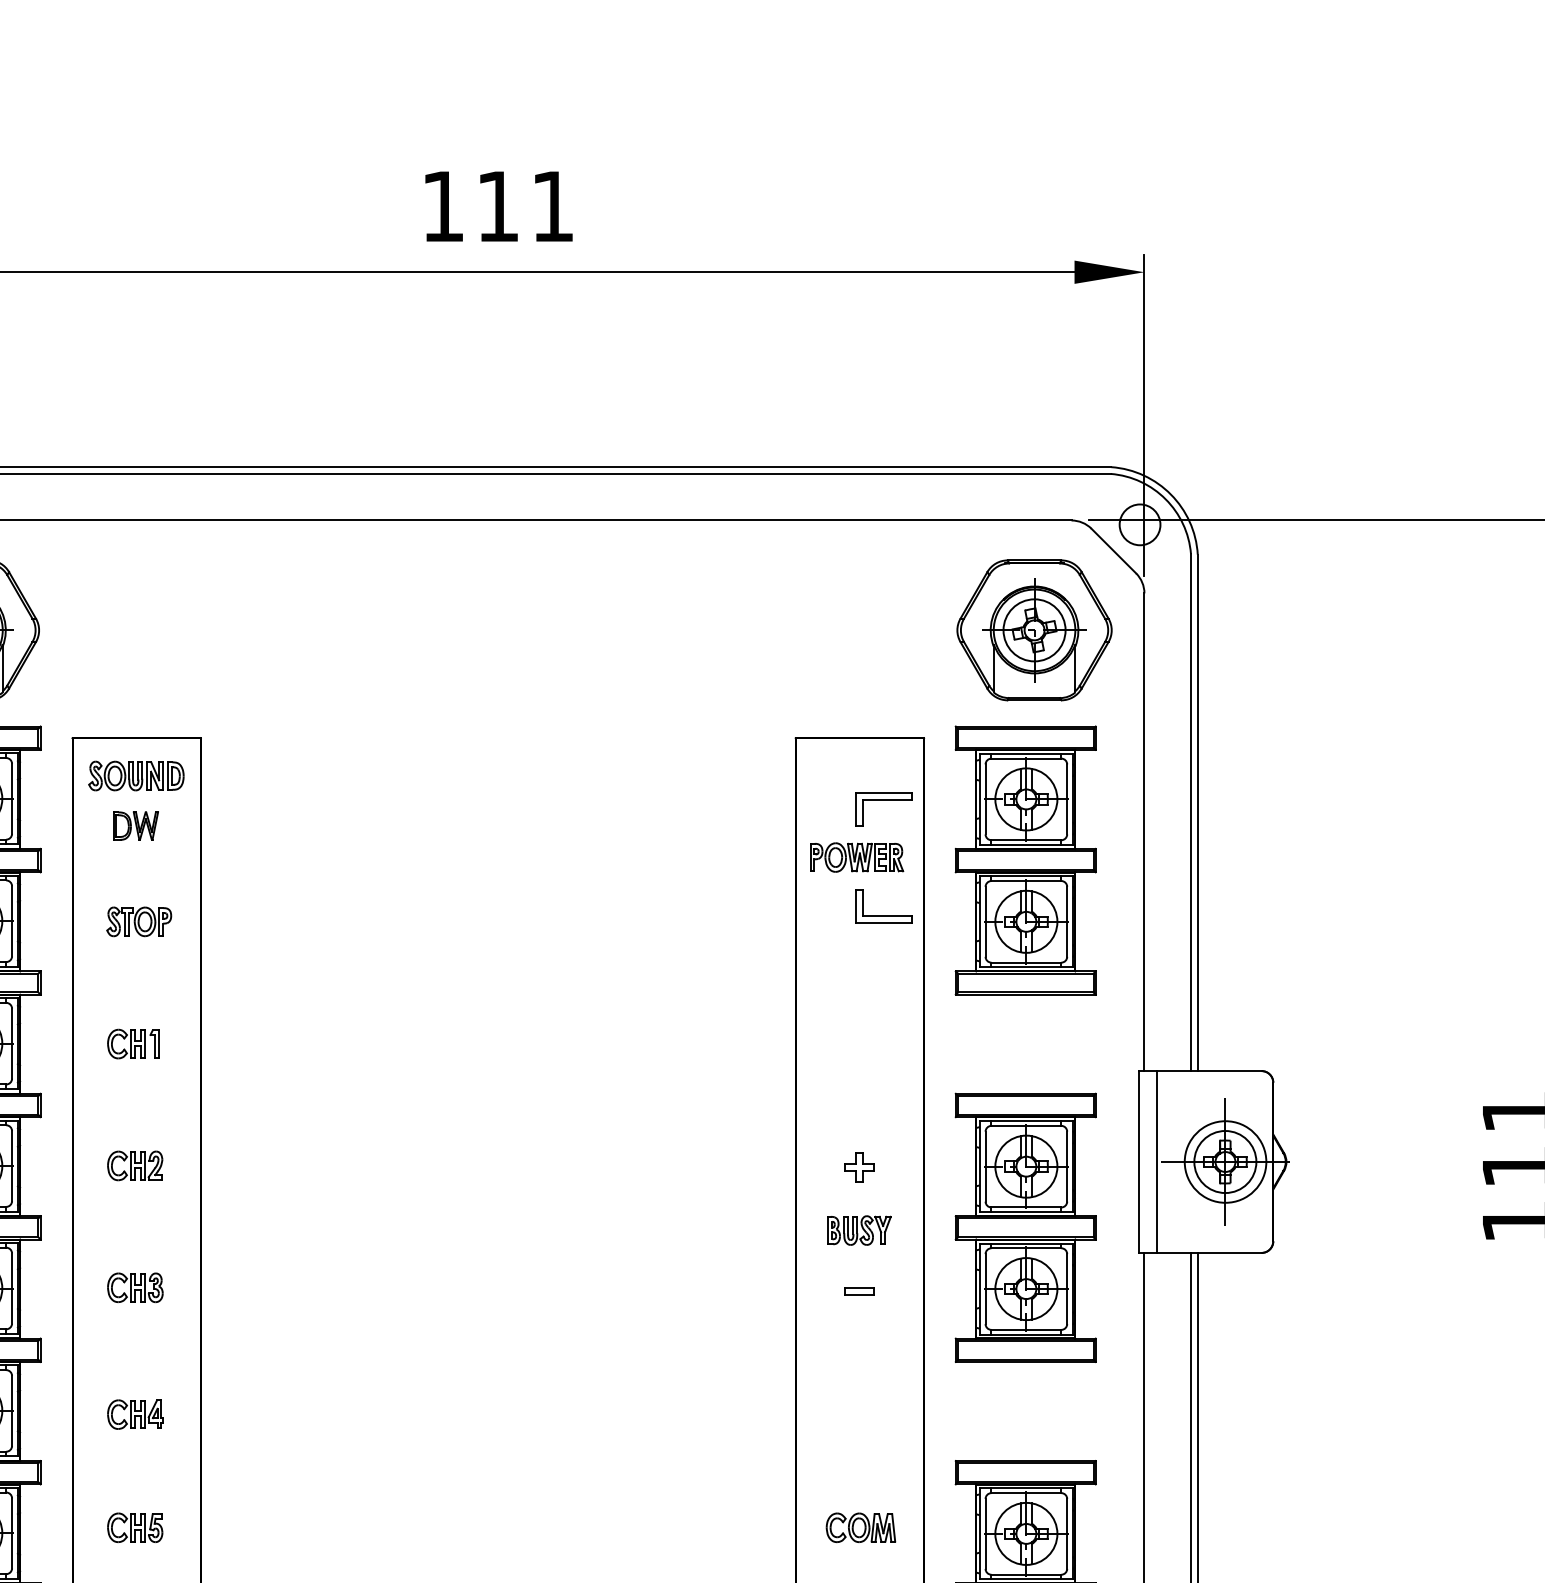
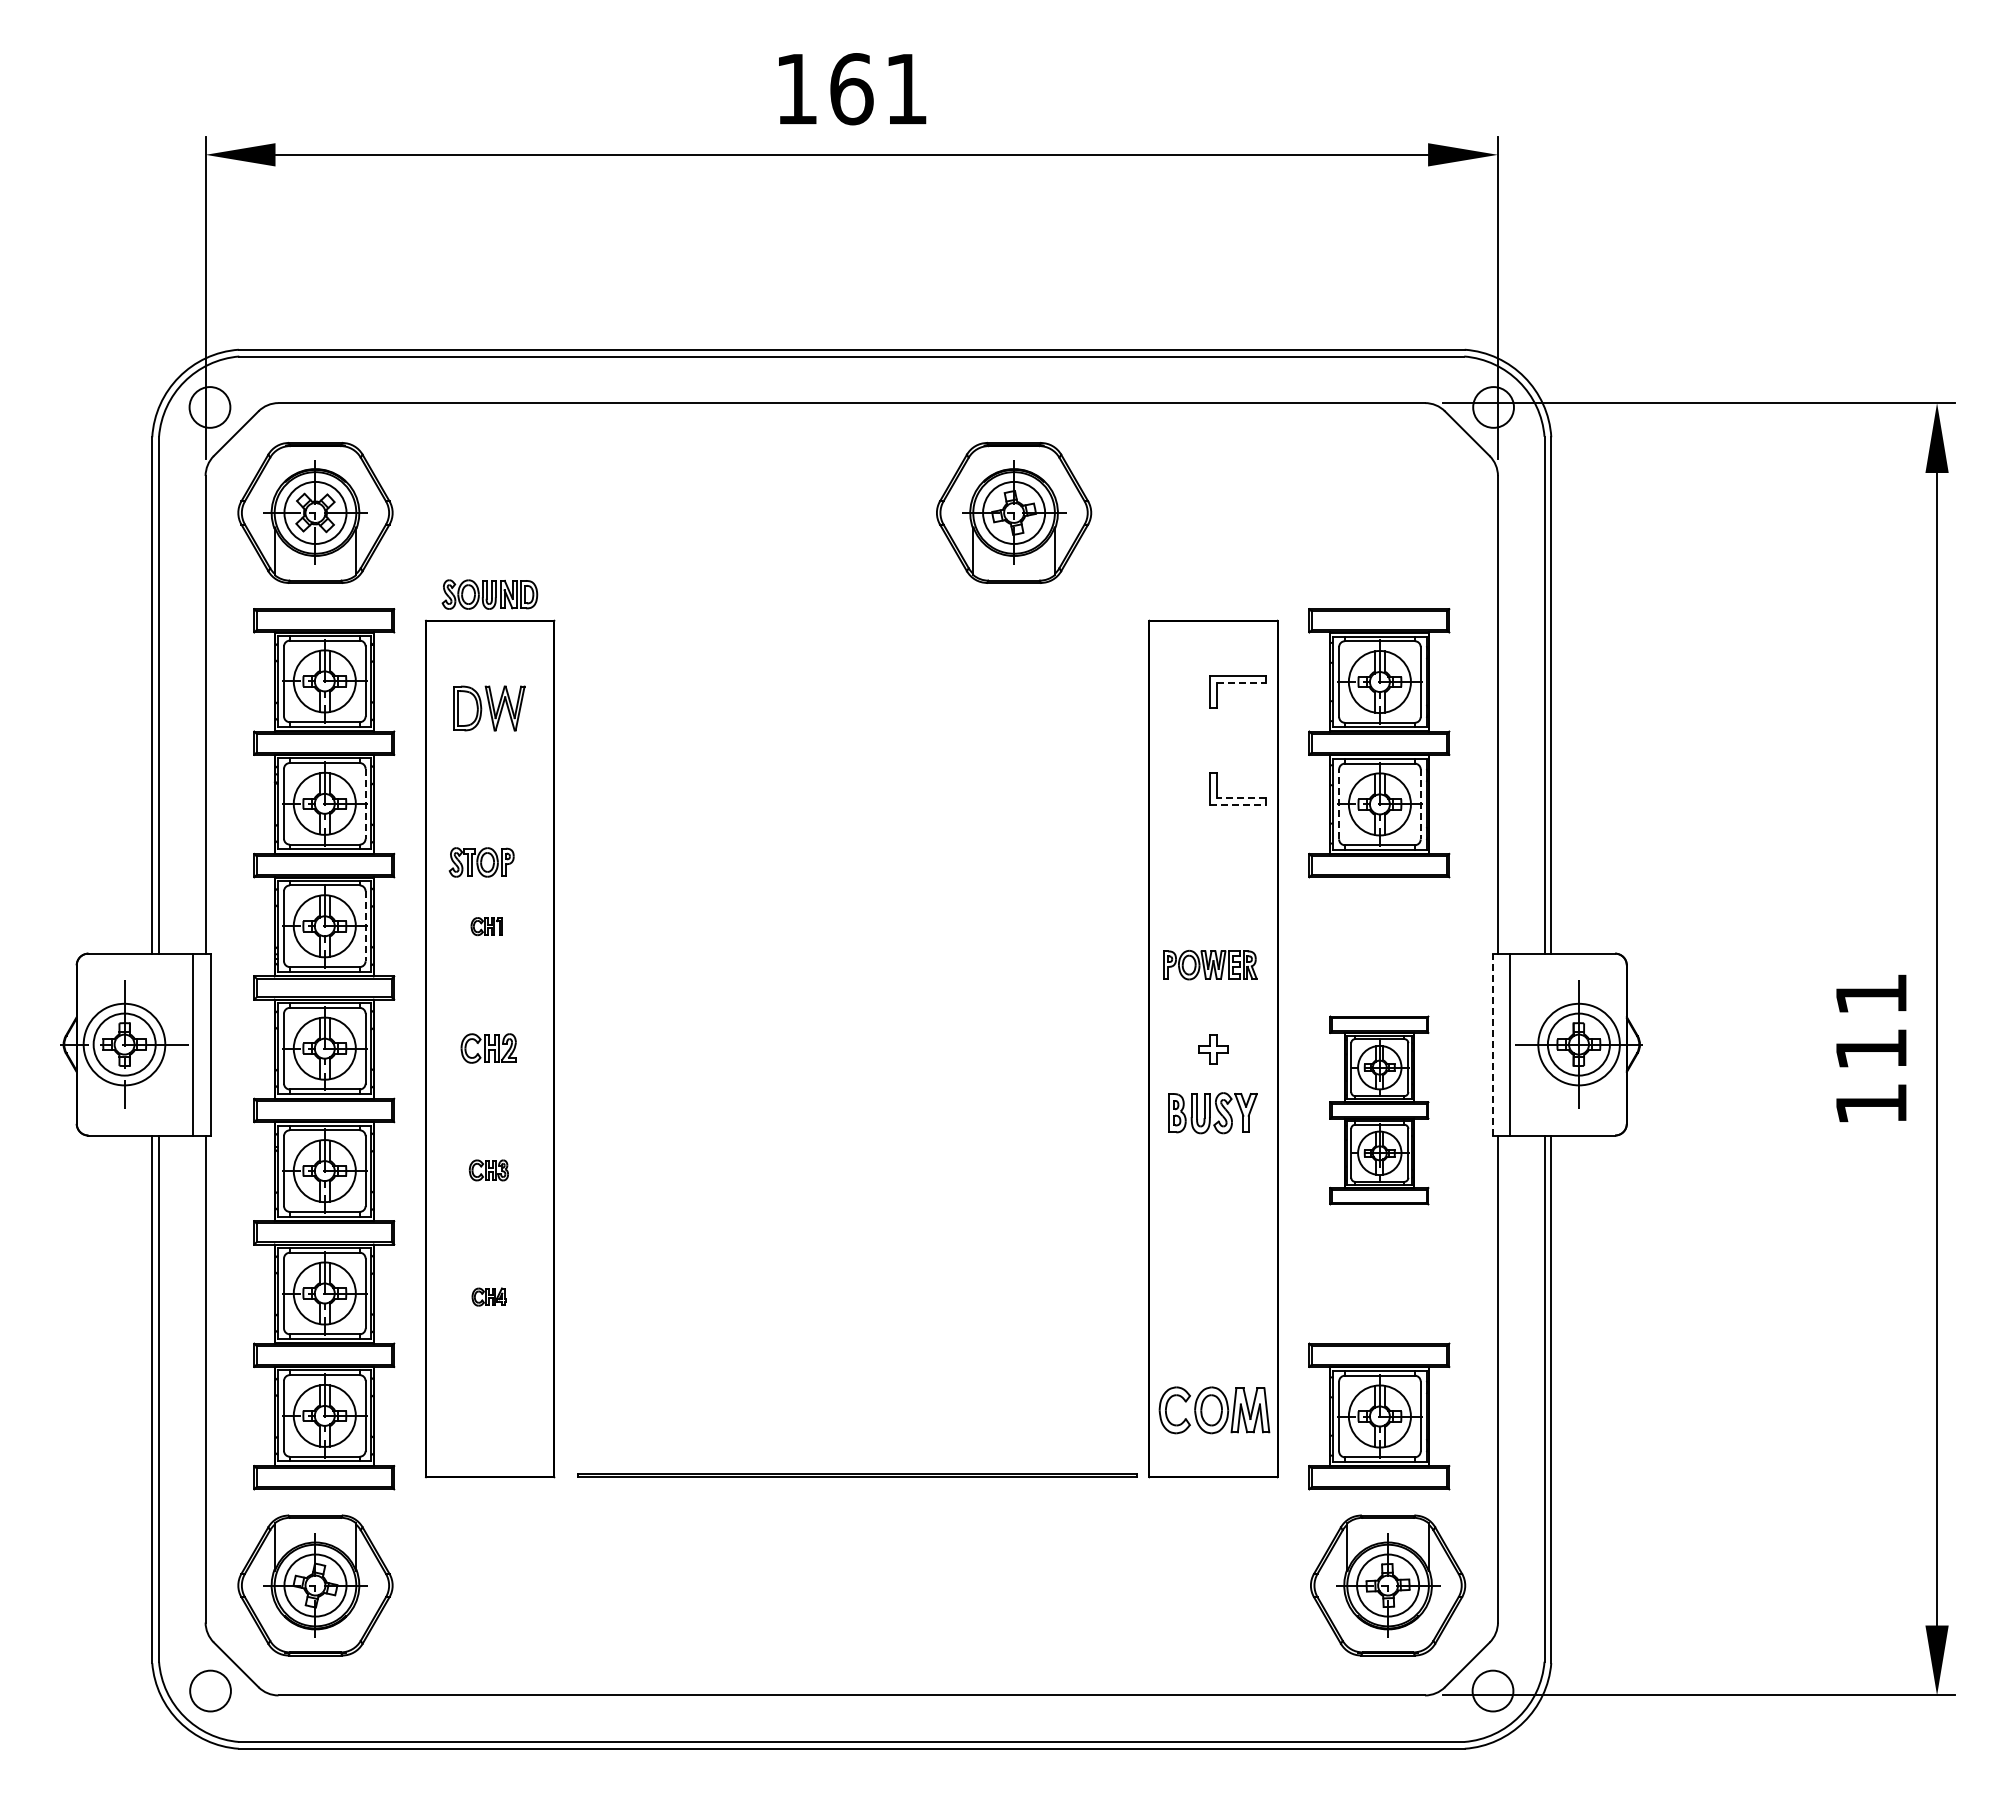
text: (497, 206) -> (851, 89), 111 -> 161
part: (1034, 629) -> (1014, 512), moved
part: (135, 775) -> (489, 594), moved
line: (887, 799) -> (1241, 682), solid -> dashed
part: (135, 825) -> (489, 708), size x1.6
part: (856, 856) -> (1210, 964), moved
line: (886, 915) -> (1240, 798), solid -> dashed
line: (11, 920) -> (365, 803), solid -> dashed
part: (138, 921) -> (481, 862), moved
line: (985, 921) -> (1339, 804), solid -> dashed
line: (1066, 921) -> (1420, 804), solid -> dashed
line: (883, 922) -> (1237, 805), solid -> dashed
line: (11, 1043) -> (365, 926), solid -> dashed
part: (132, 1043) -> (486, 926), size x0.6
line: (1138, 1161) -> (1492, 1044), solid -> dashed
part: (1025, 1227) -> (1379, 1110), size x0.7
part: (858, 1229) -> (1212, 1112), size x1.4
part: (134, 1287) -> (488, 1170), size x0.7
part: (859, 1291) -> (1213, 1174), removed
part: (134, 1413) -> (488, 1296), size x0.6
part: (134, 1527) -> (488, 1410), removed
part: (860, 1527) -> (1214, 1410), size x1.6

